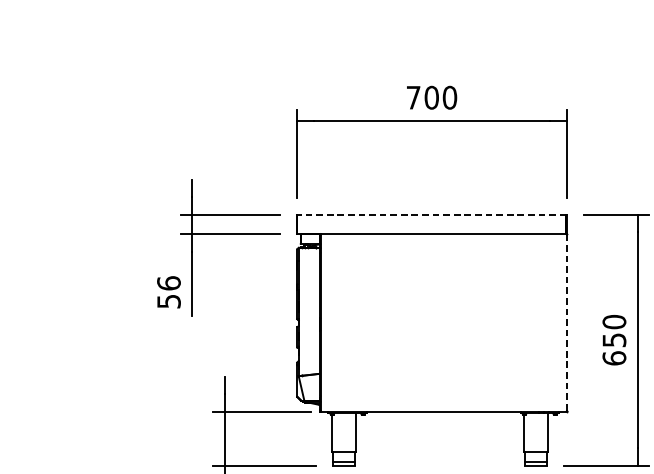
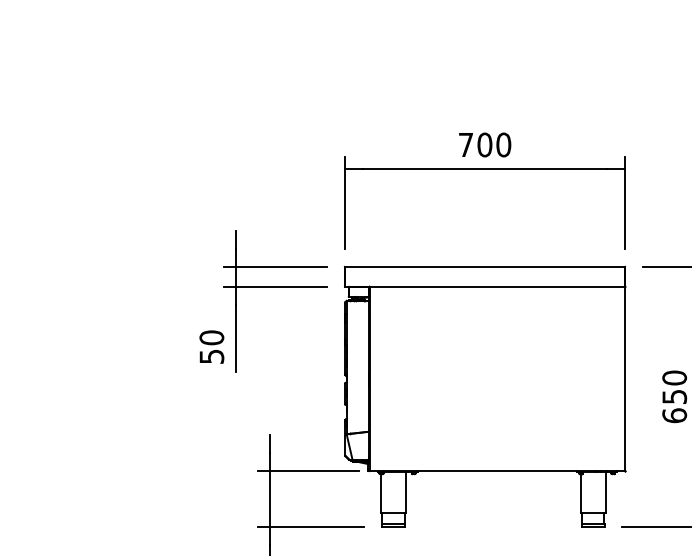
line: (431, 214) -> (484, 266), dashed -> solid
text: (168, 283) -> (211, 337), 56 -> 50
line: (567, 322) -> (625, 378), dashed -> solid

